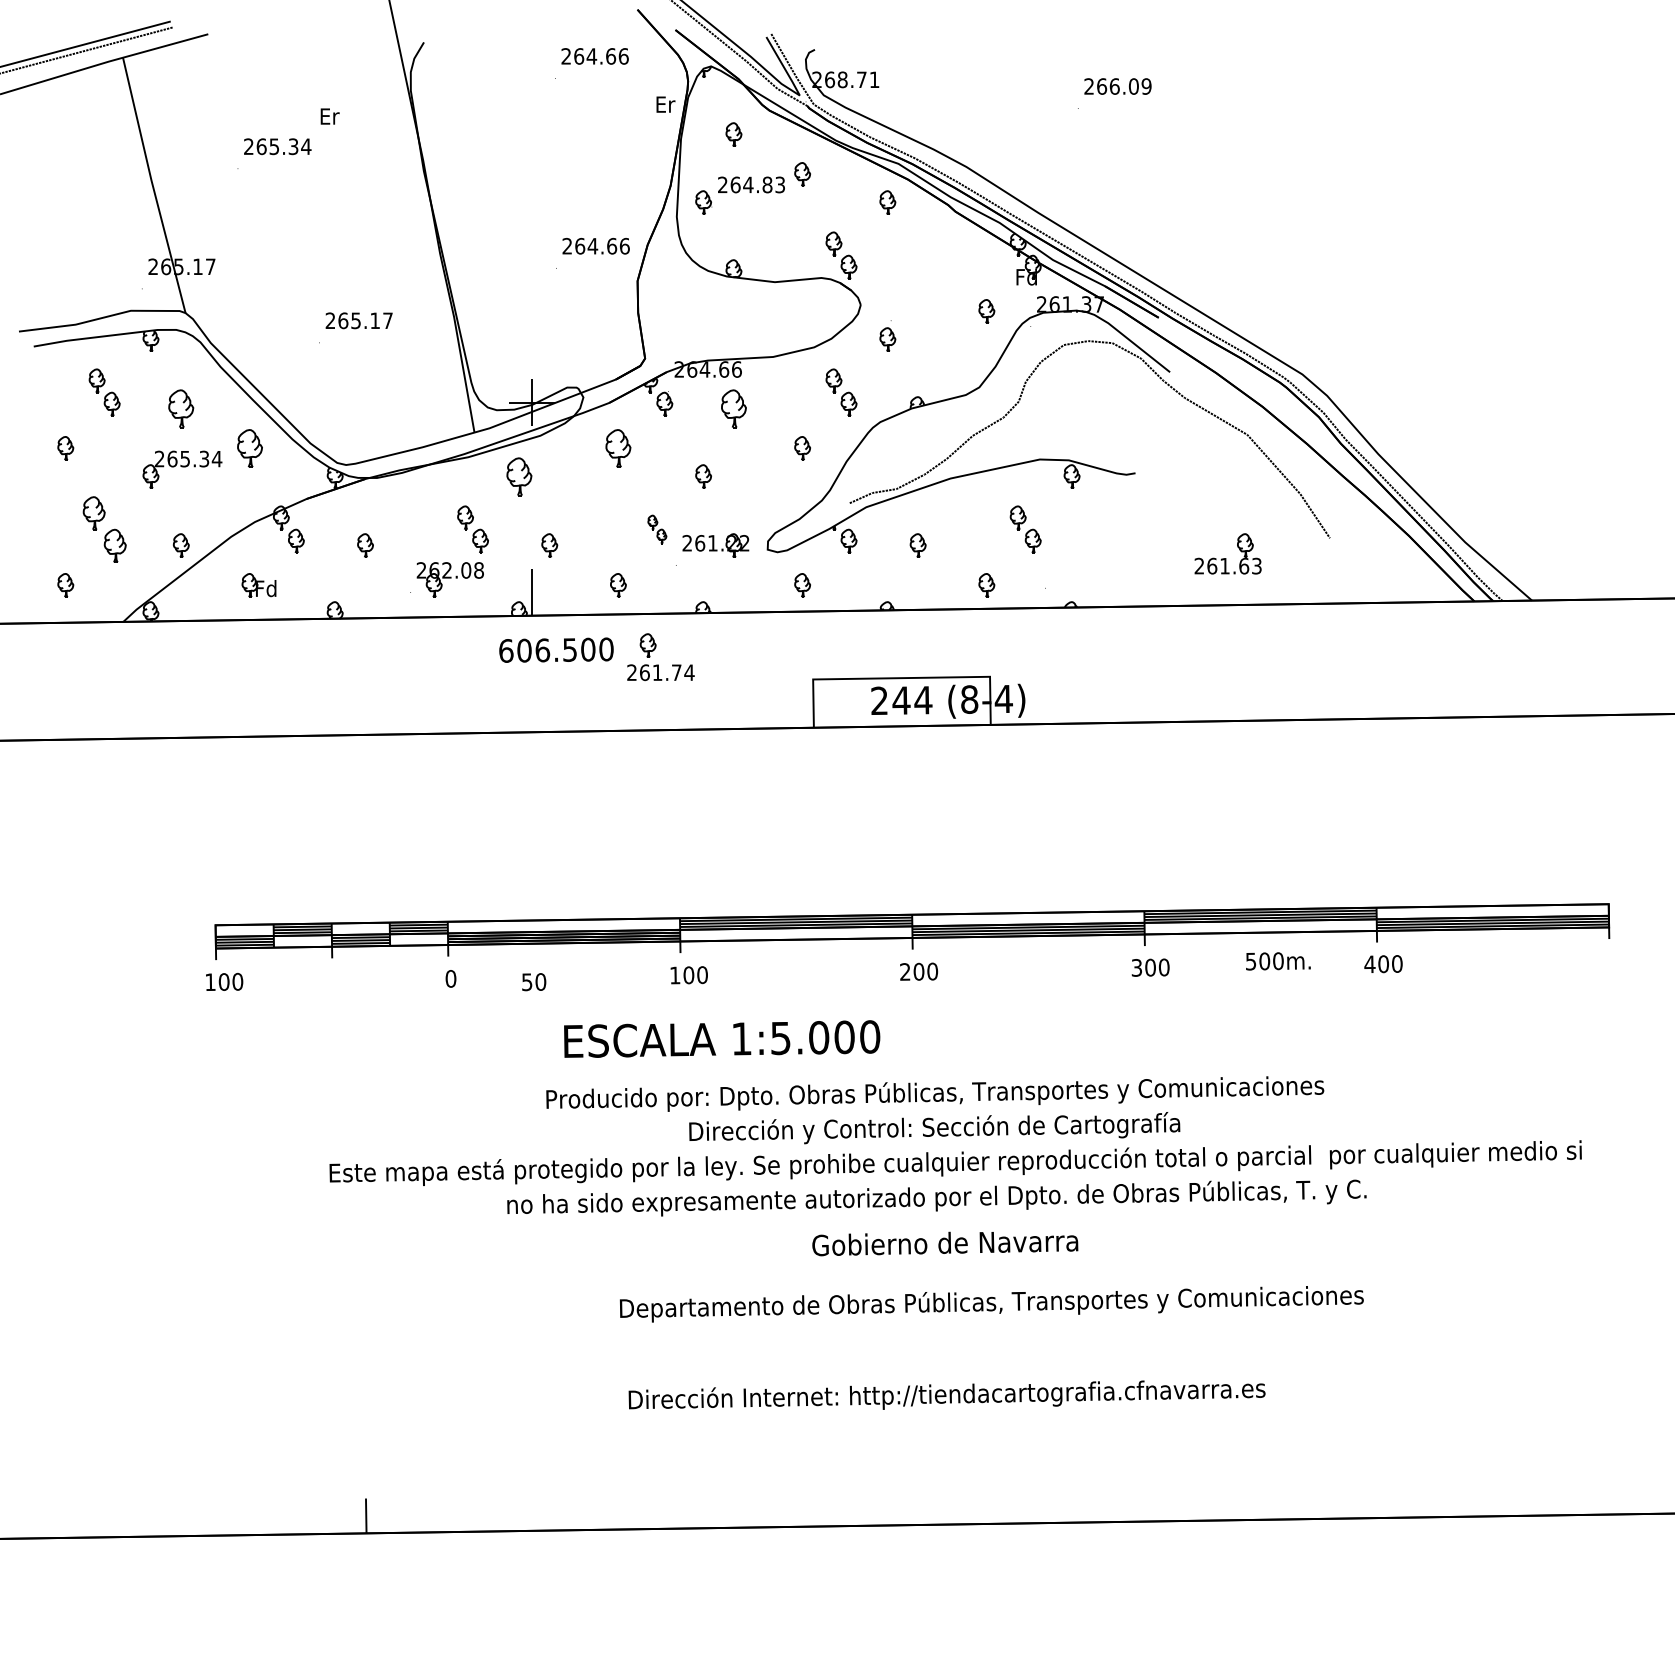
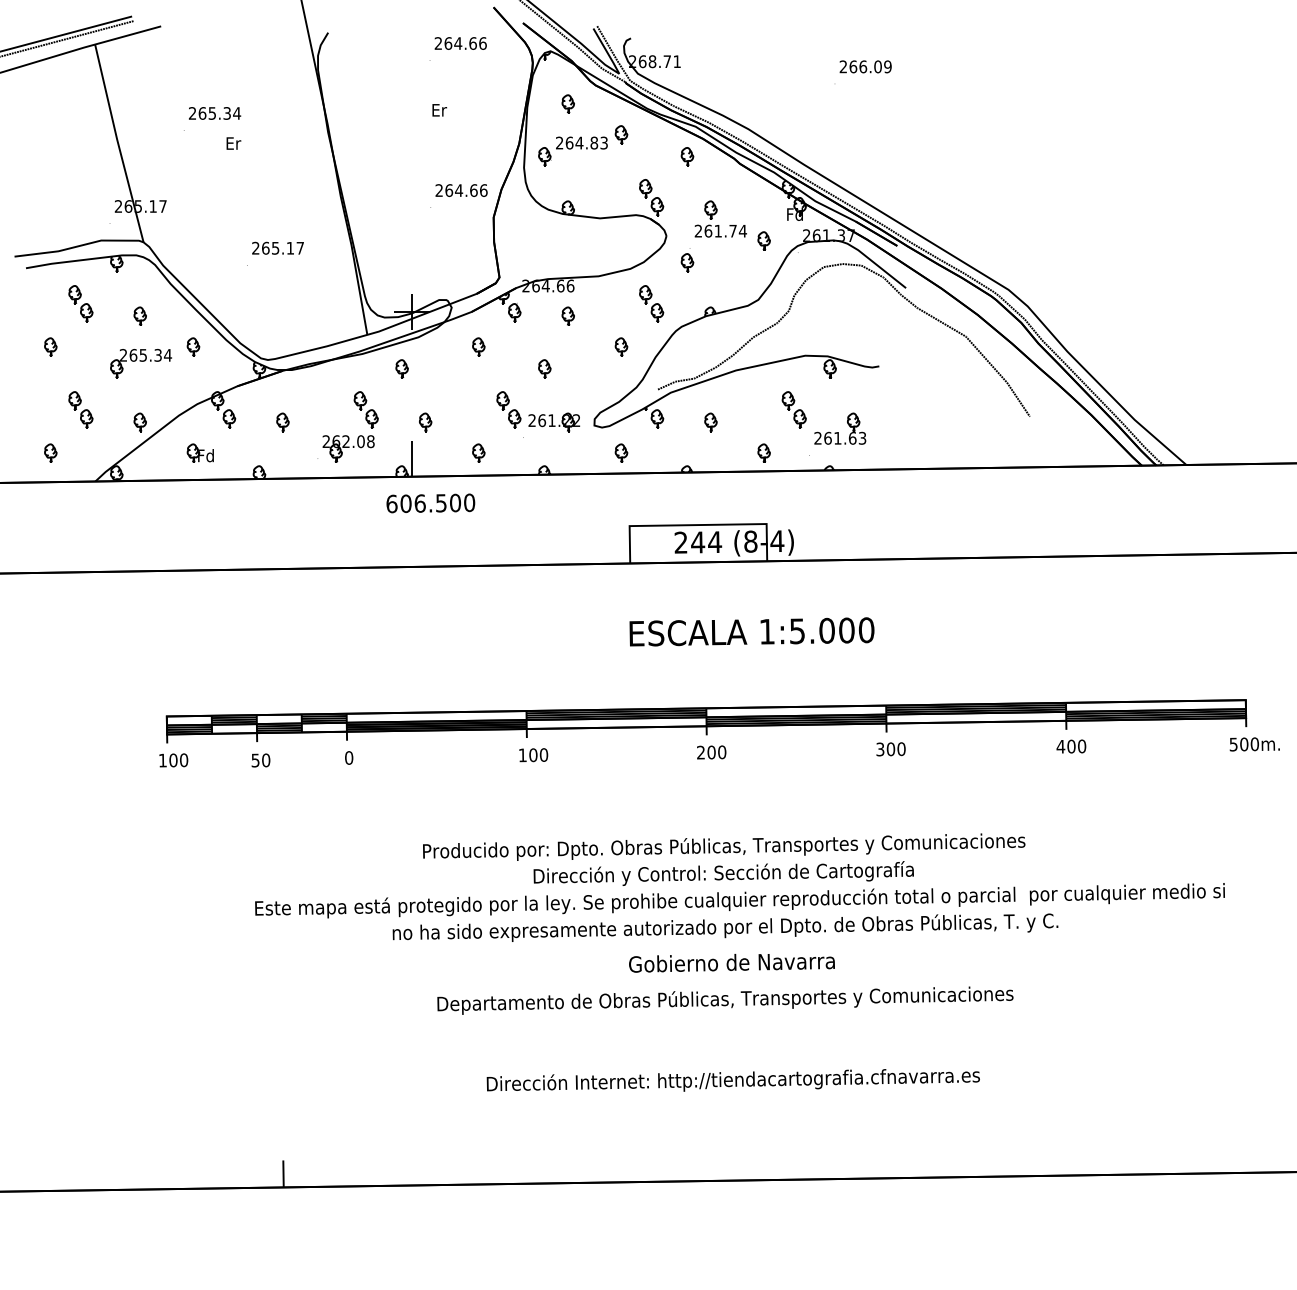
text: (665, 104) -> (439, 110), moved
text: (329, 116) -> (233, 143), moved
part: (181, 408) -> (140, 316), size x0.62
part: (733, 408) -> (567, 316), size x0.62
part: (249, 448) -> (193, 347), size x0.62
part: (618, 448) -> (478, 347), size x0.62
part: (519, 476) -> (402, 368), size x0.62
part: (104, 529) -> (80, 409), size x0.71
part: (657, 529) -> (509, 409), size x1.67
part: (1227, 553) -> (839, 428), moved
part: (658, 664) -> (718, 224), moved
text: (1278, 961) -> (1254, 744), moved
text: (534, 982) -> (261, 760), moved
text: (722, 1038) -> (752, 631), moved
text: (991, 1304) -> (725, 1000), moved

